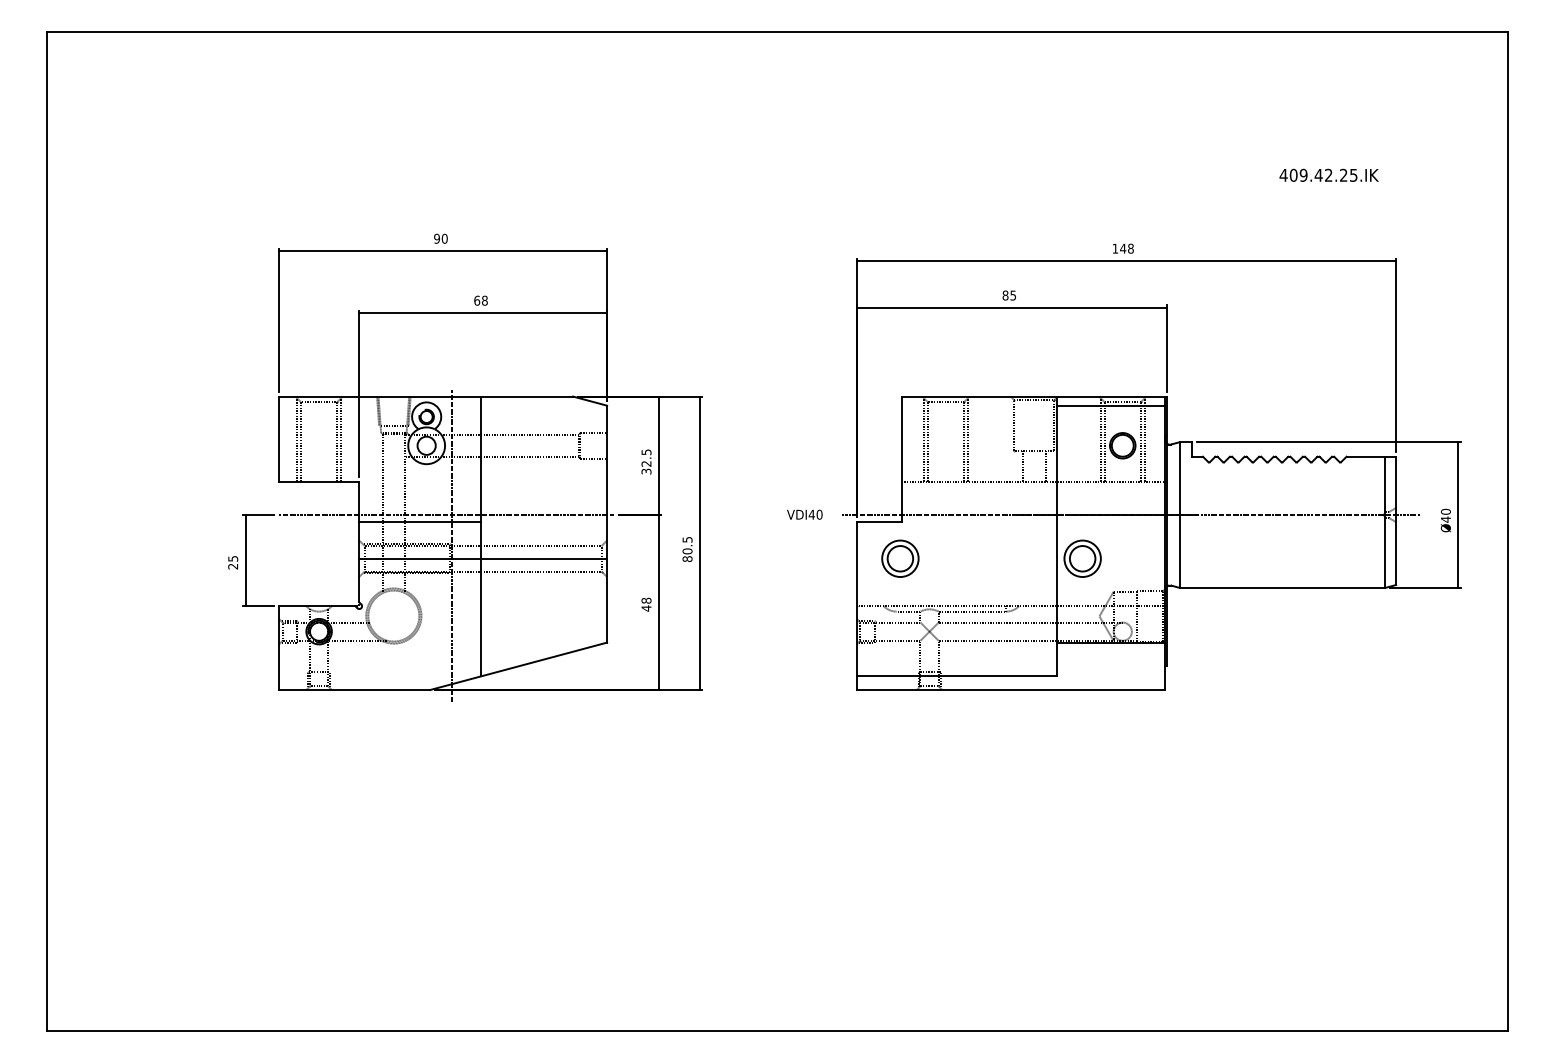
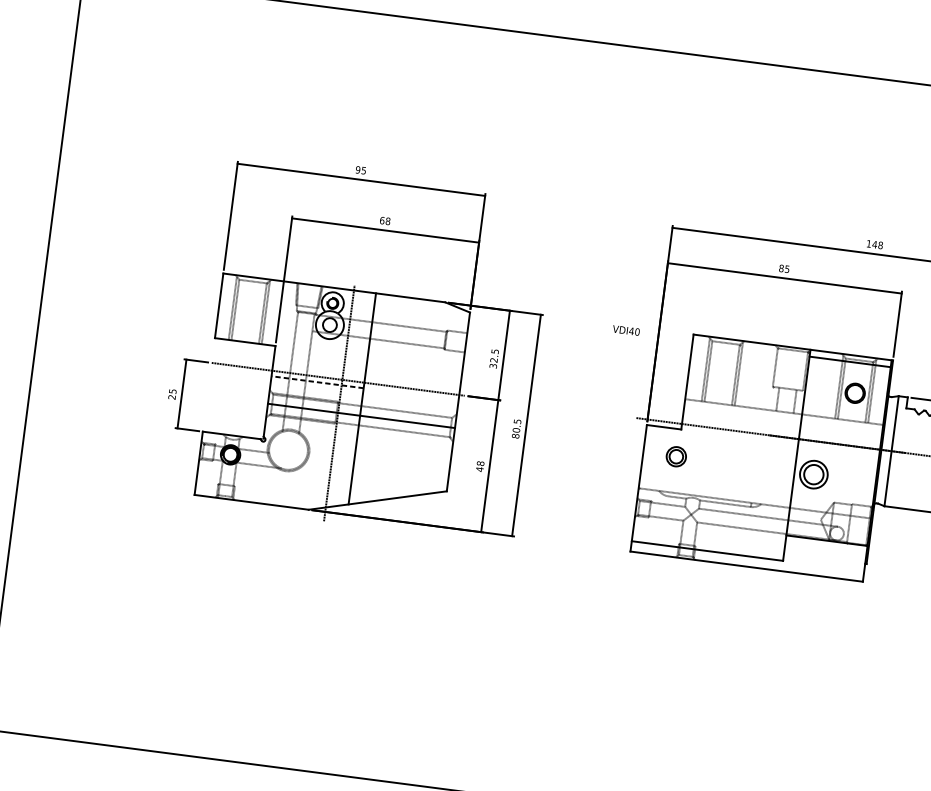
text: (444, 238) -> (363, 170), 90 -> 95
text: (804, 514) -> (626, 330), moved
line: (419, 522) -> (317, 382), solid -> dashed
part: (900, 558) -> (676, 456), size x0.7

